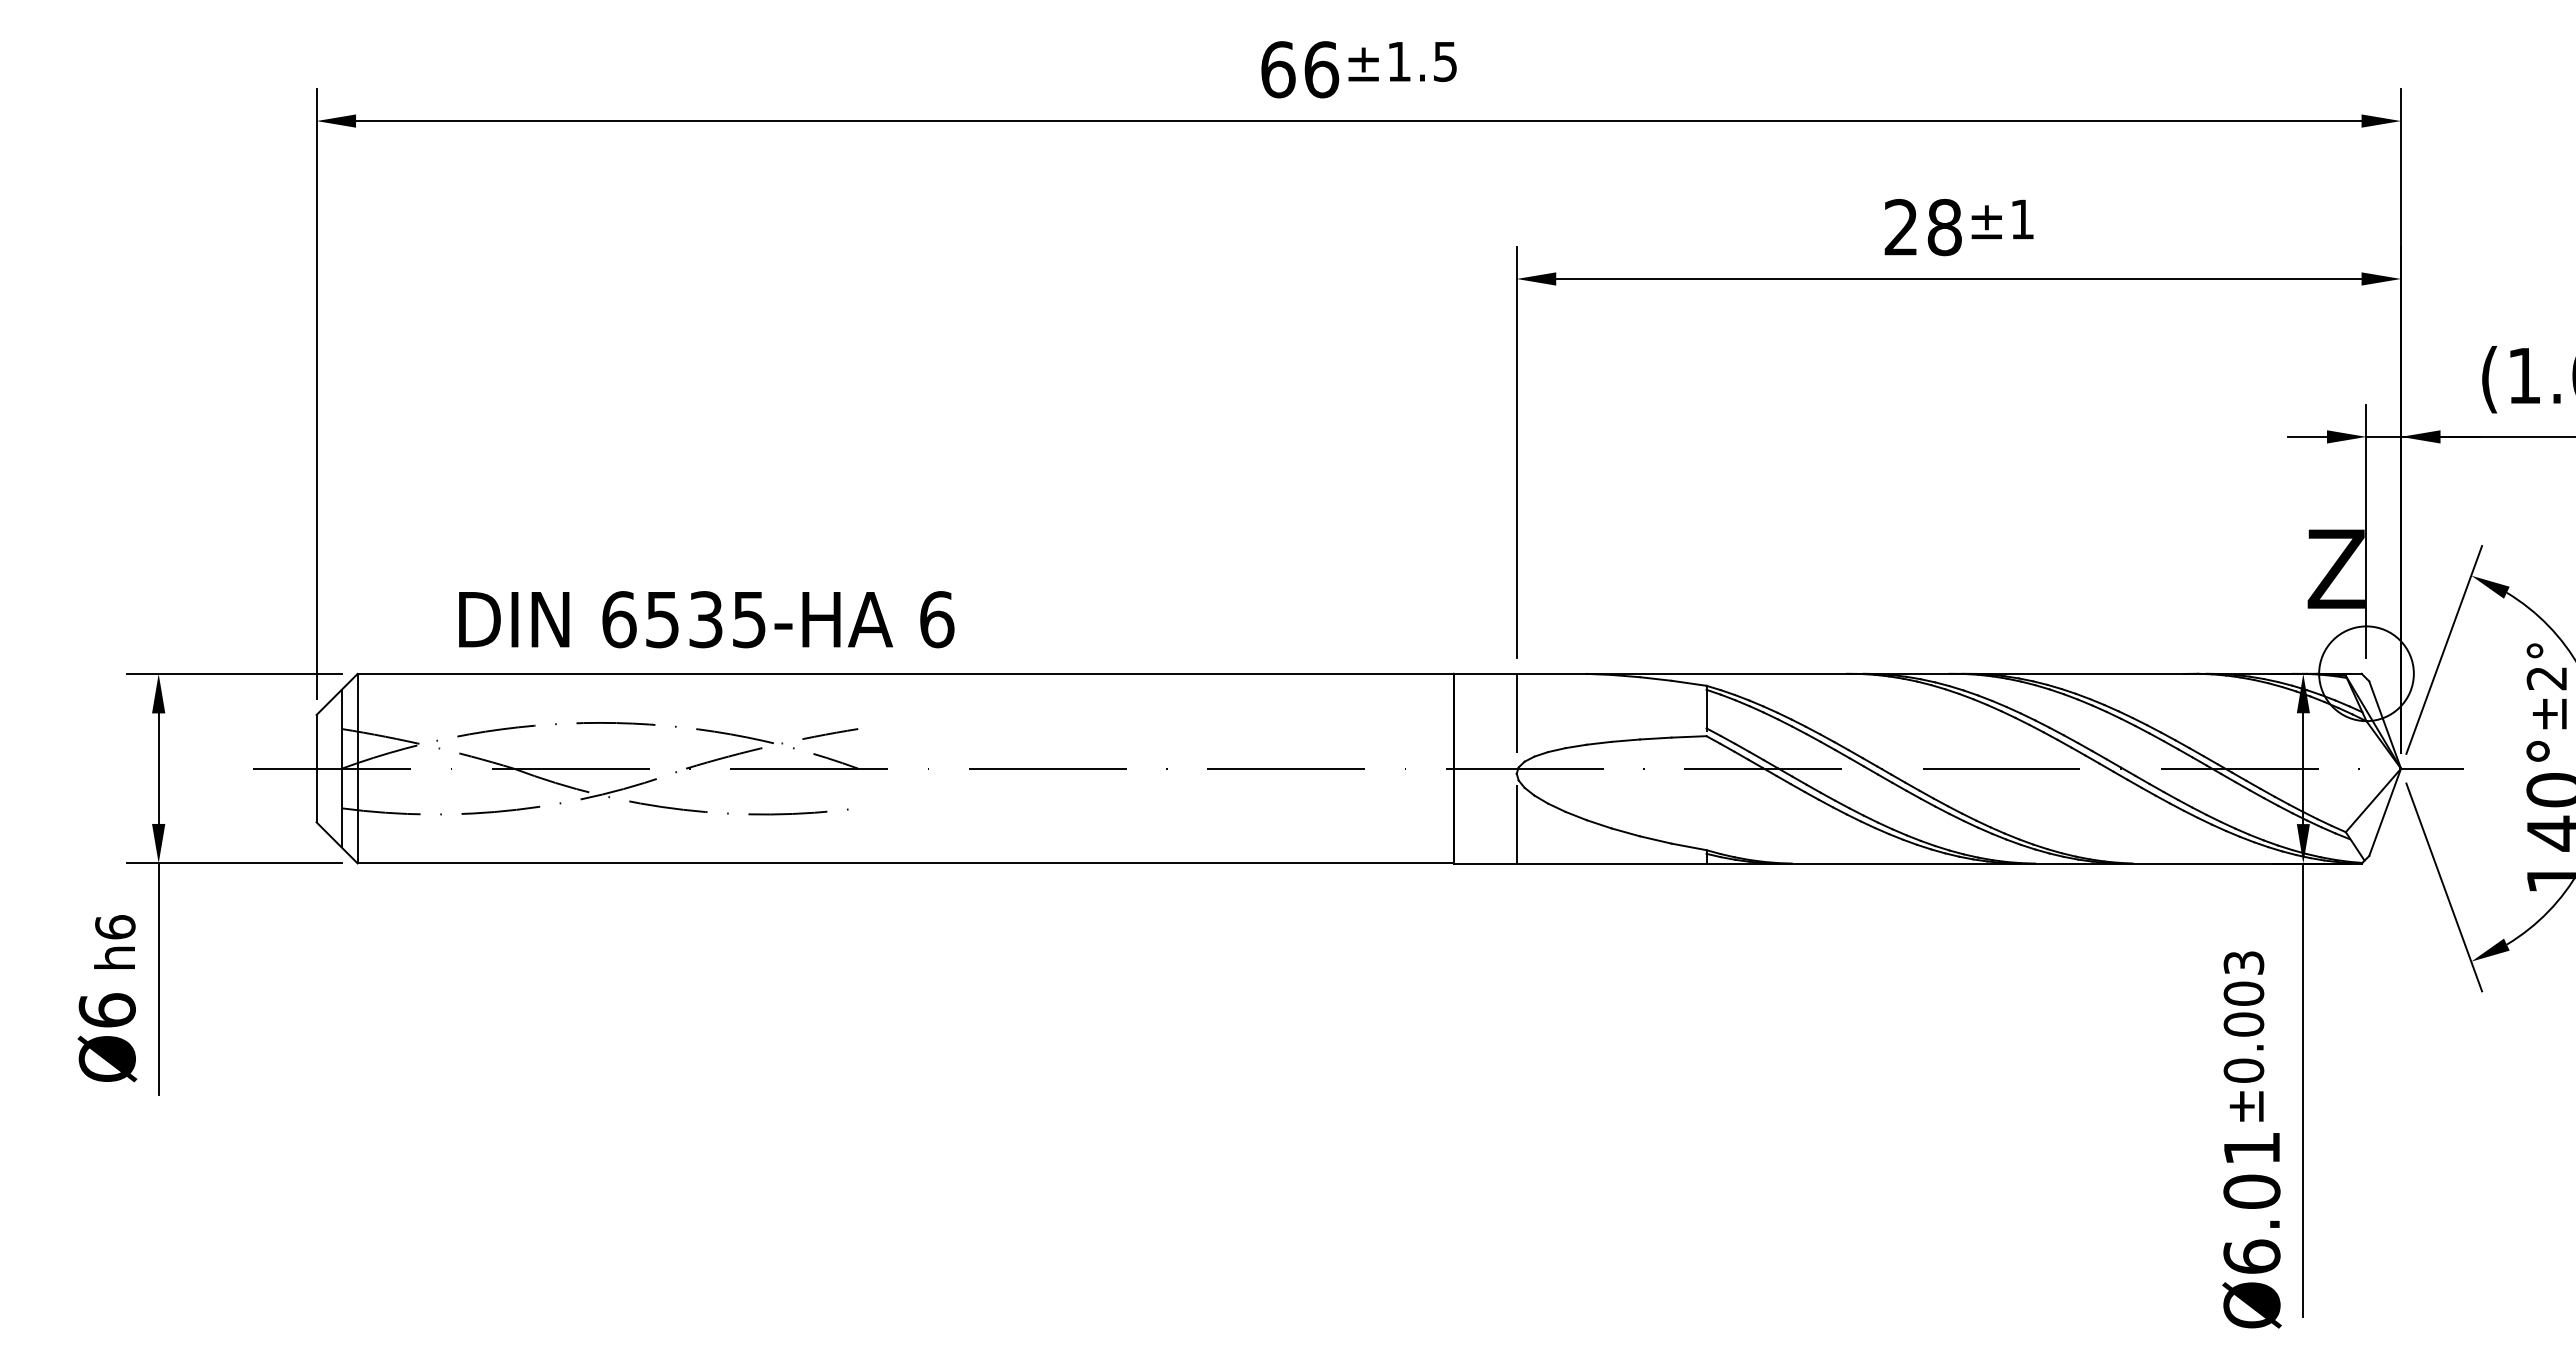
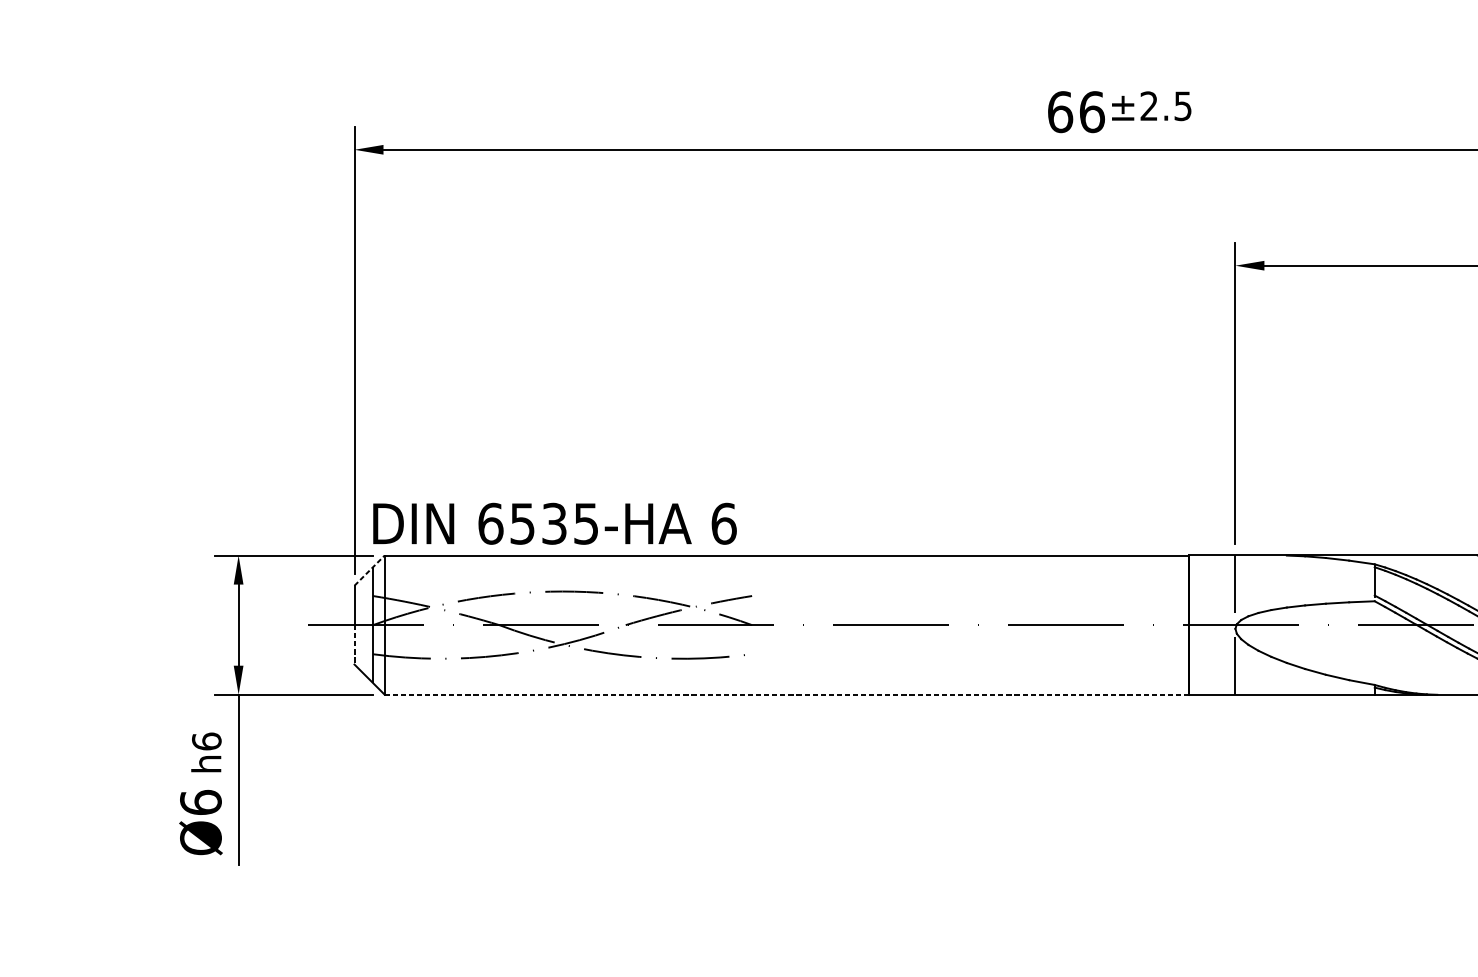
text: (1398, 61) -> (1148, 106), ±1.5 -> ±2.5
text: (706, 619) -> (554, 523), moved
line: (337, 694) -> (369, 570), solid -> dashed
line: (316, 795) -> (354, 644), solid -> dashed
line: (905, 863) -> (786, 694), solid -> dashed

